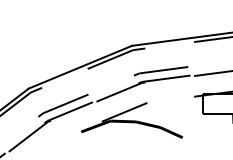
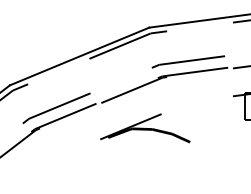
part: (131, 120) -> (148, 128), size x0.6

